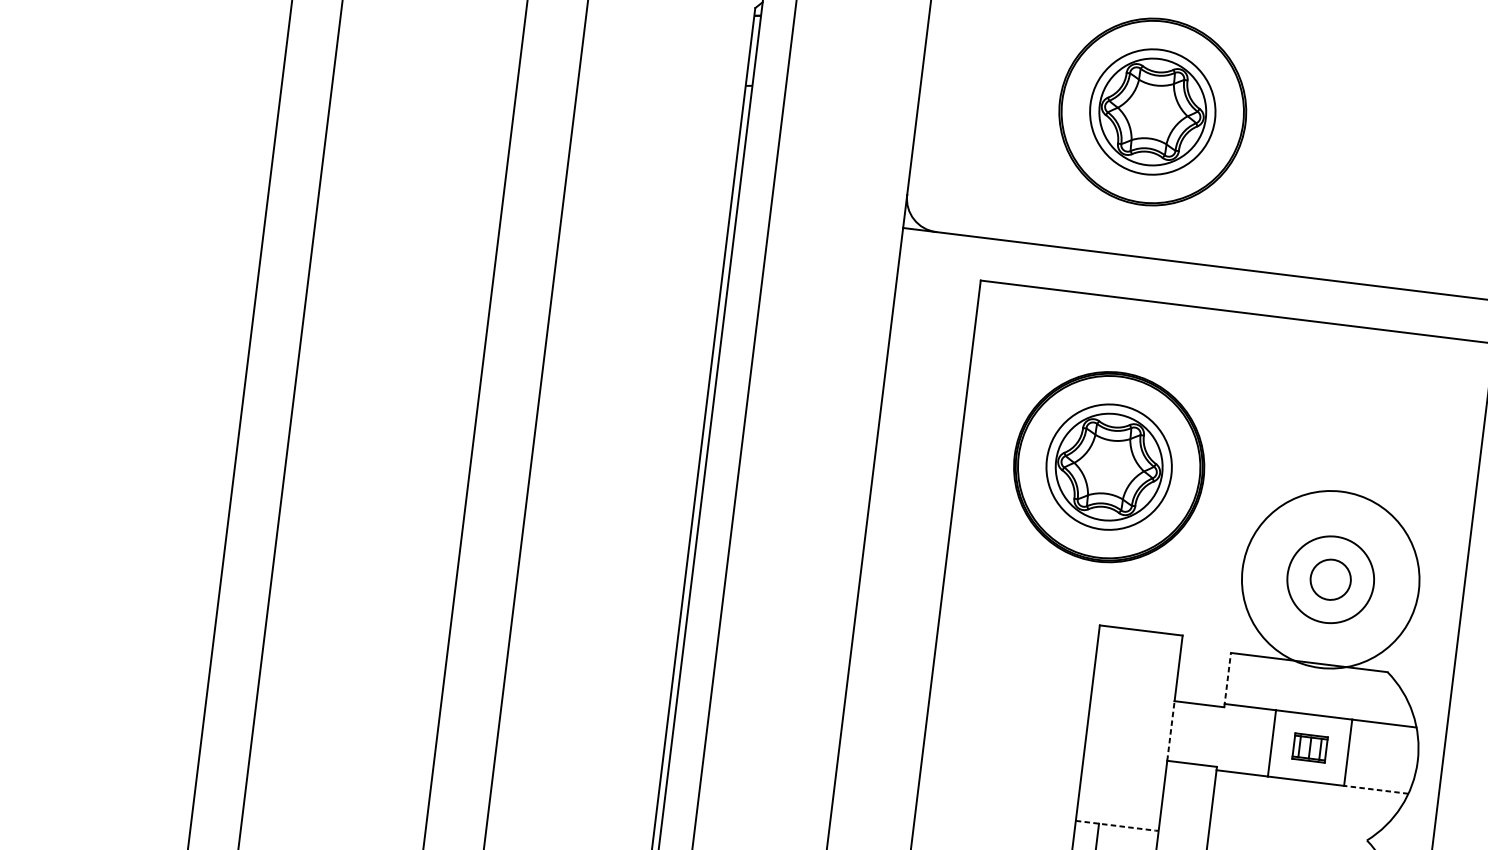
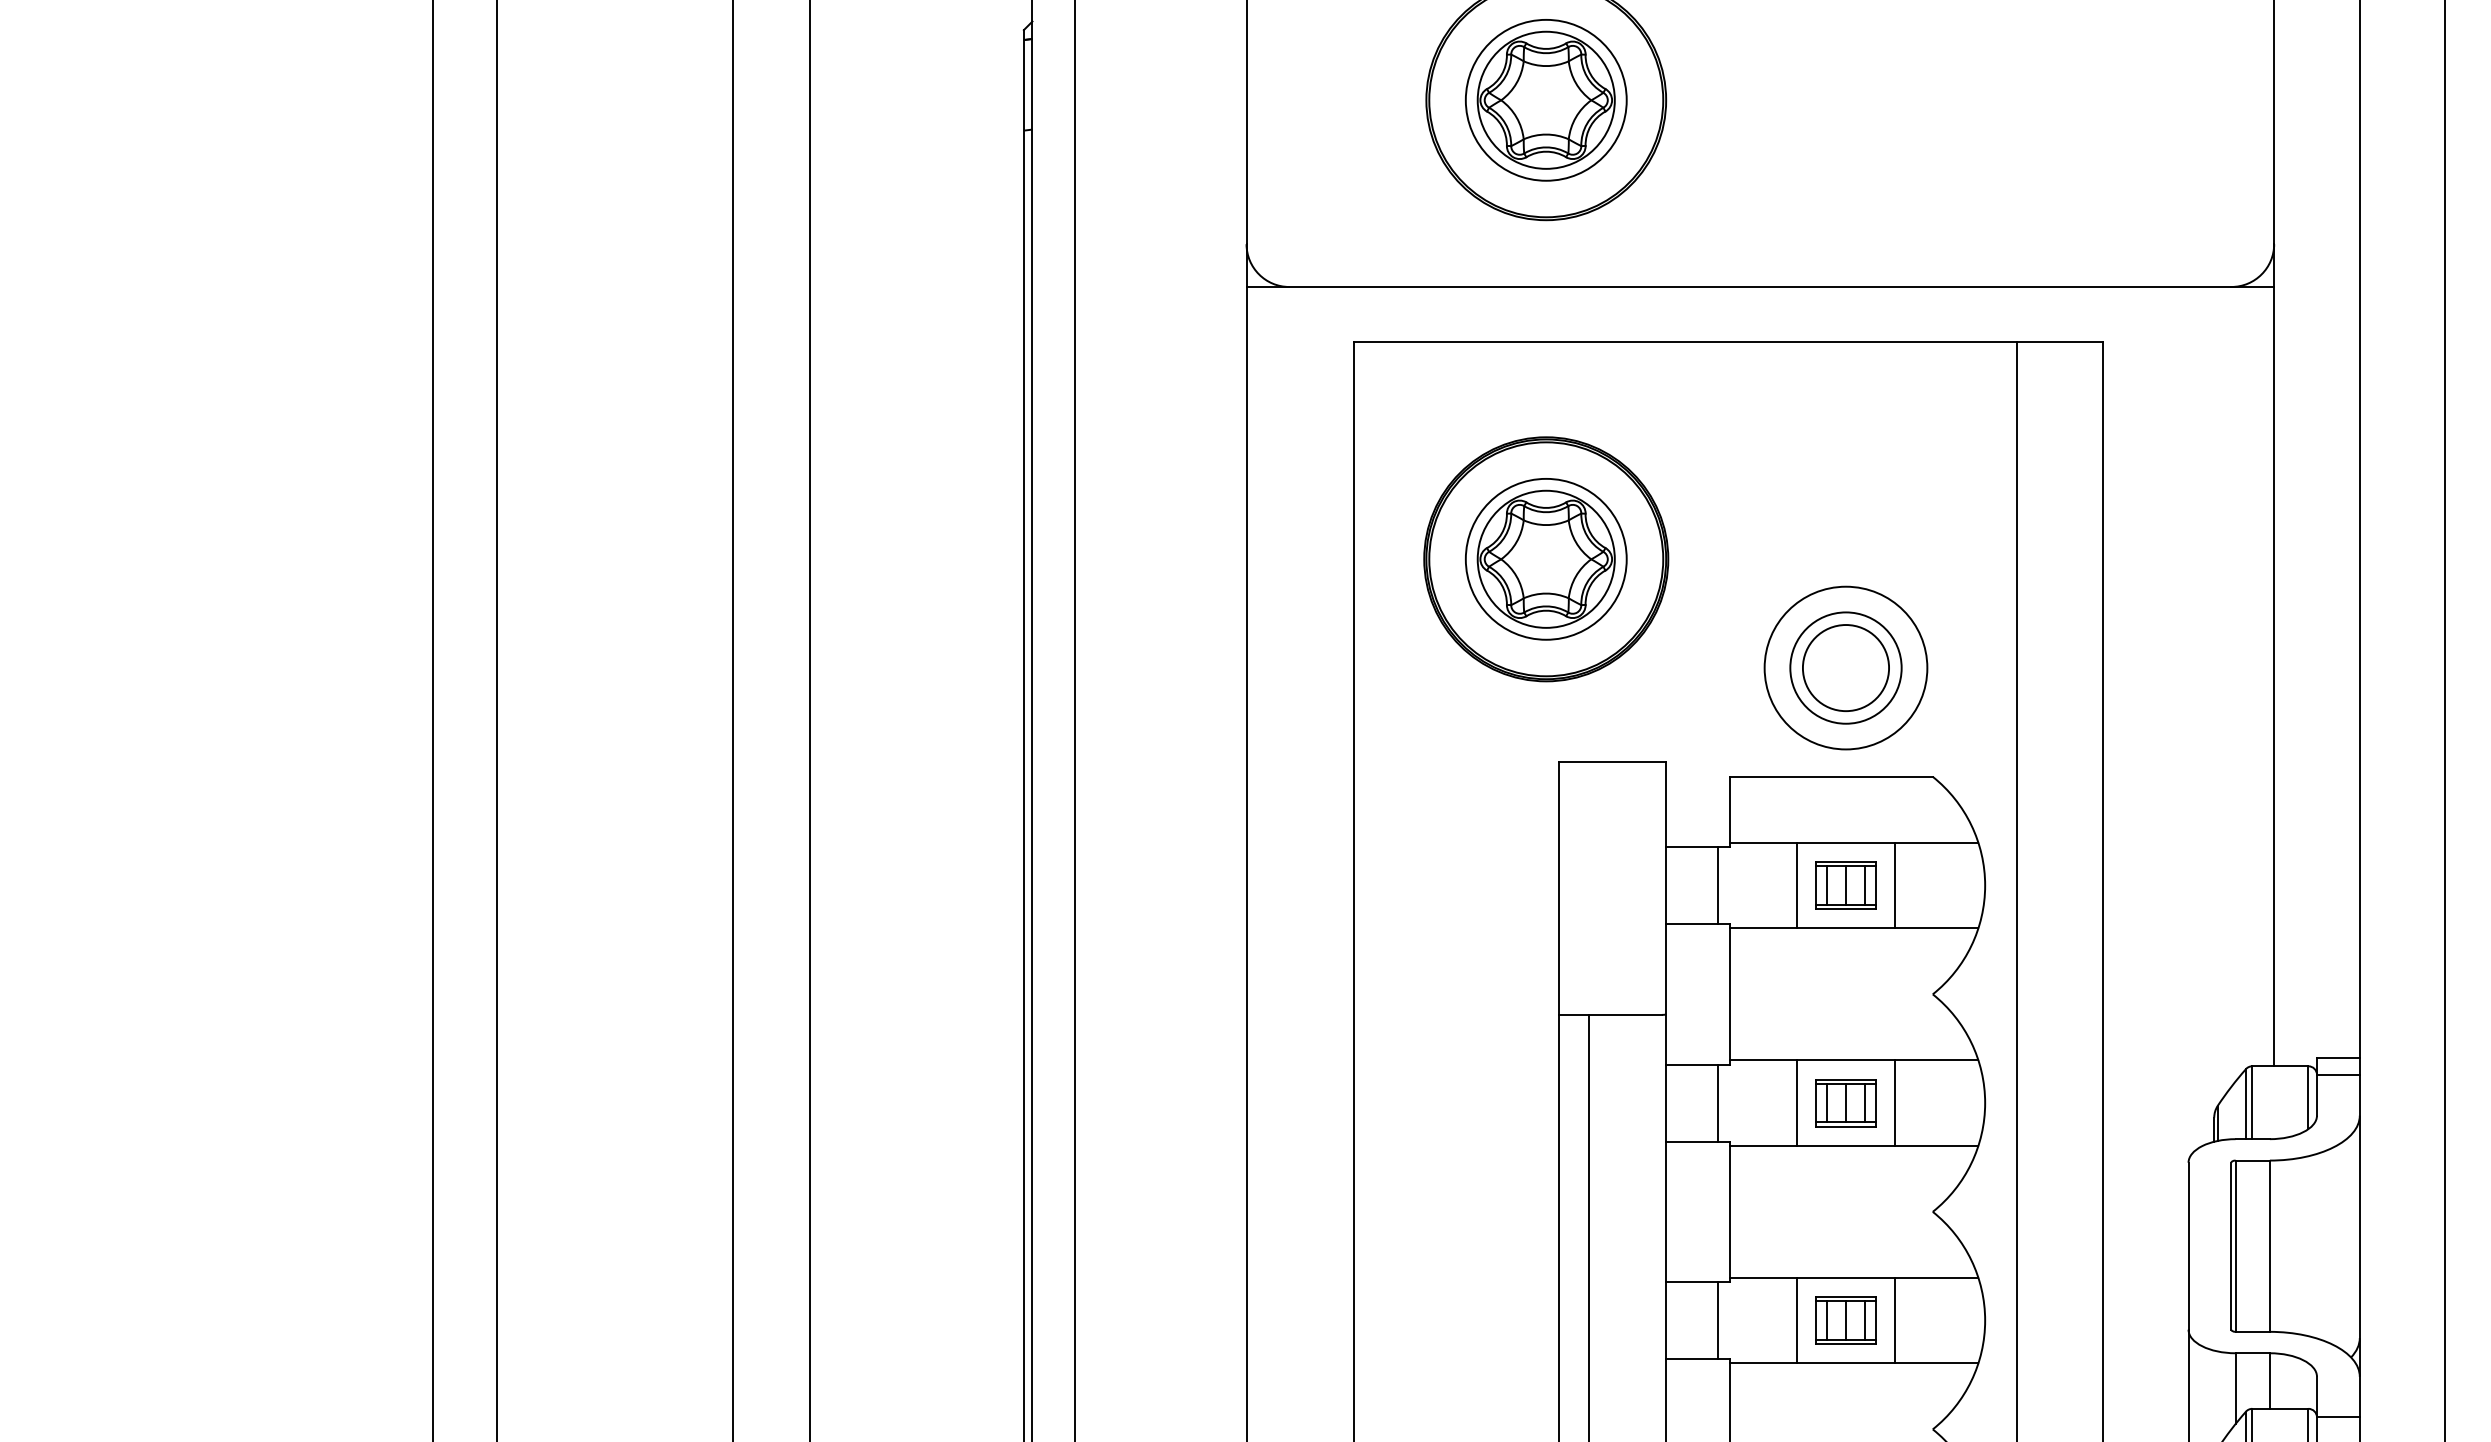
circle: (1330, 579) -> (1845, 667), size x0.71
circle: (1330, 580) -> (1845, 668), size x1.67
line: (1227, 679) -> (1730, 811), dashed -> solid
line: (1171, 730) -> (1666, 885), dashed -> solid
line: (1210, 735) -> (1717, 885), added
part: (1309, 747) -> (1845, 885), size x1.43
line: (1376, 789) -> (1936, 928), dashed -> solid
line: (1116, 825) -> (1611, 1014), dashed -> solid

